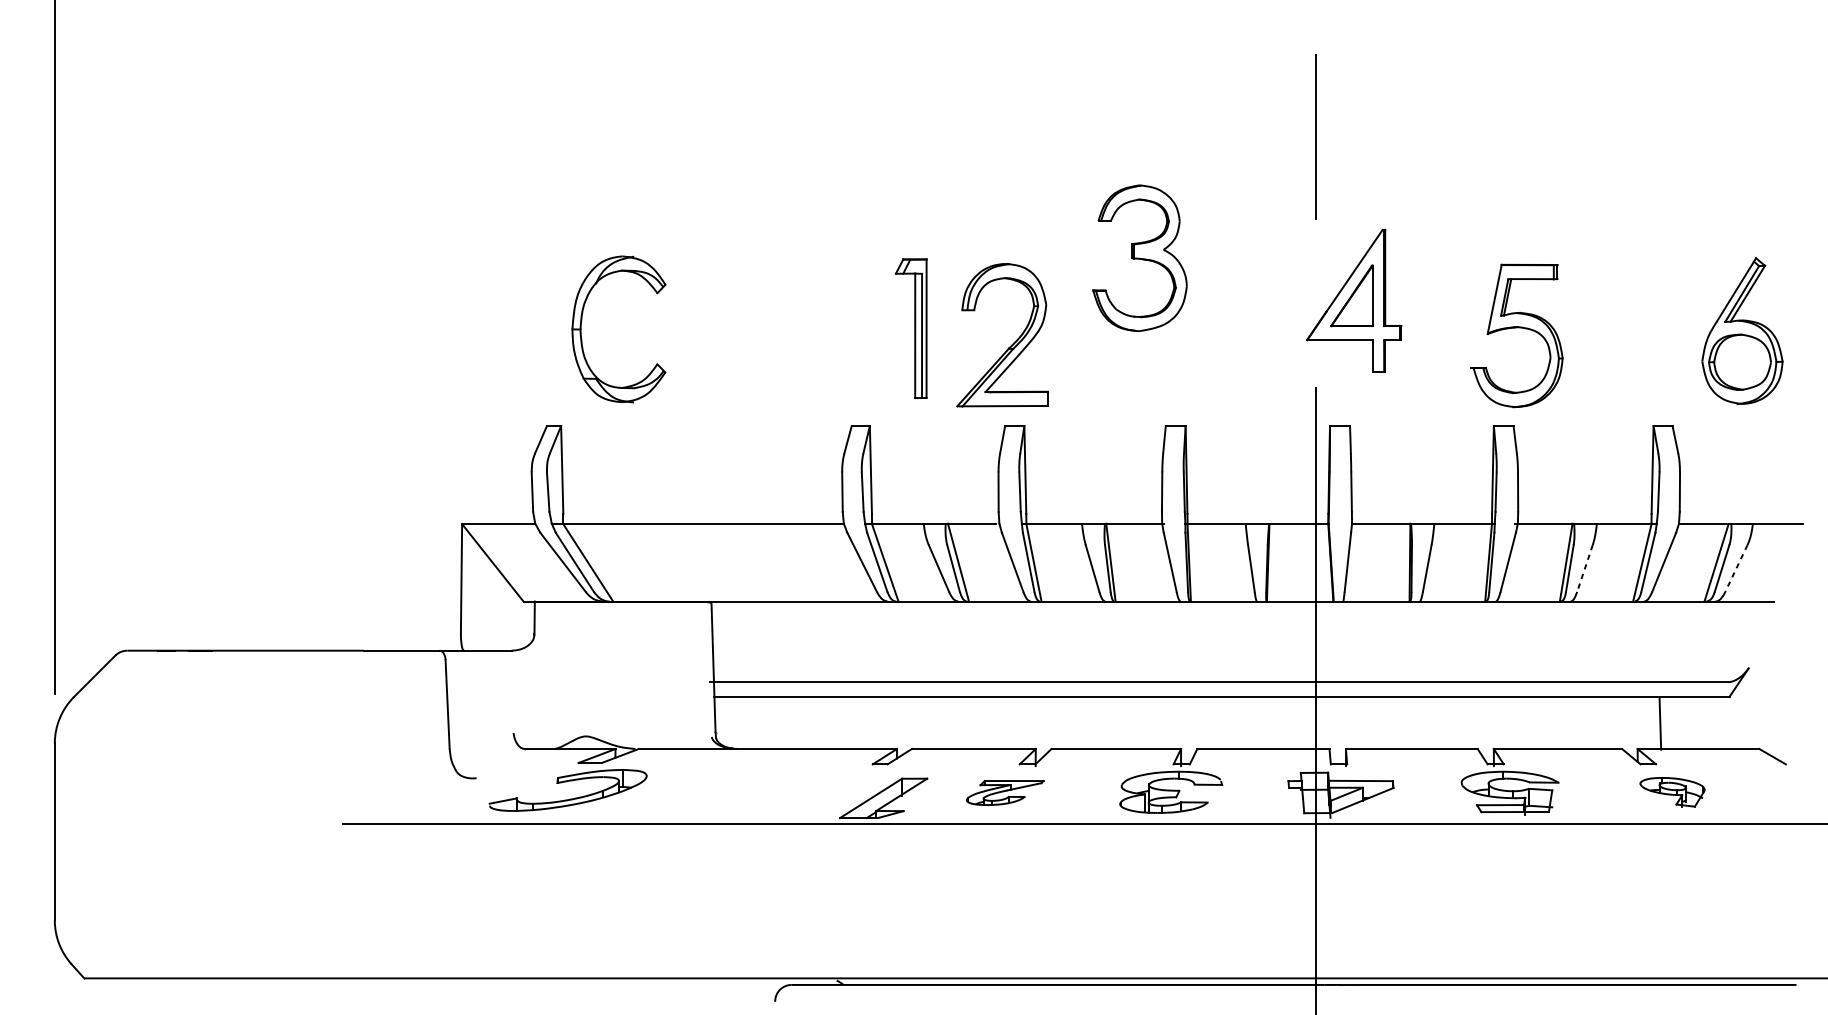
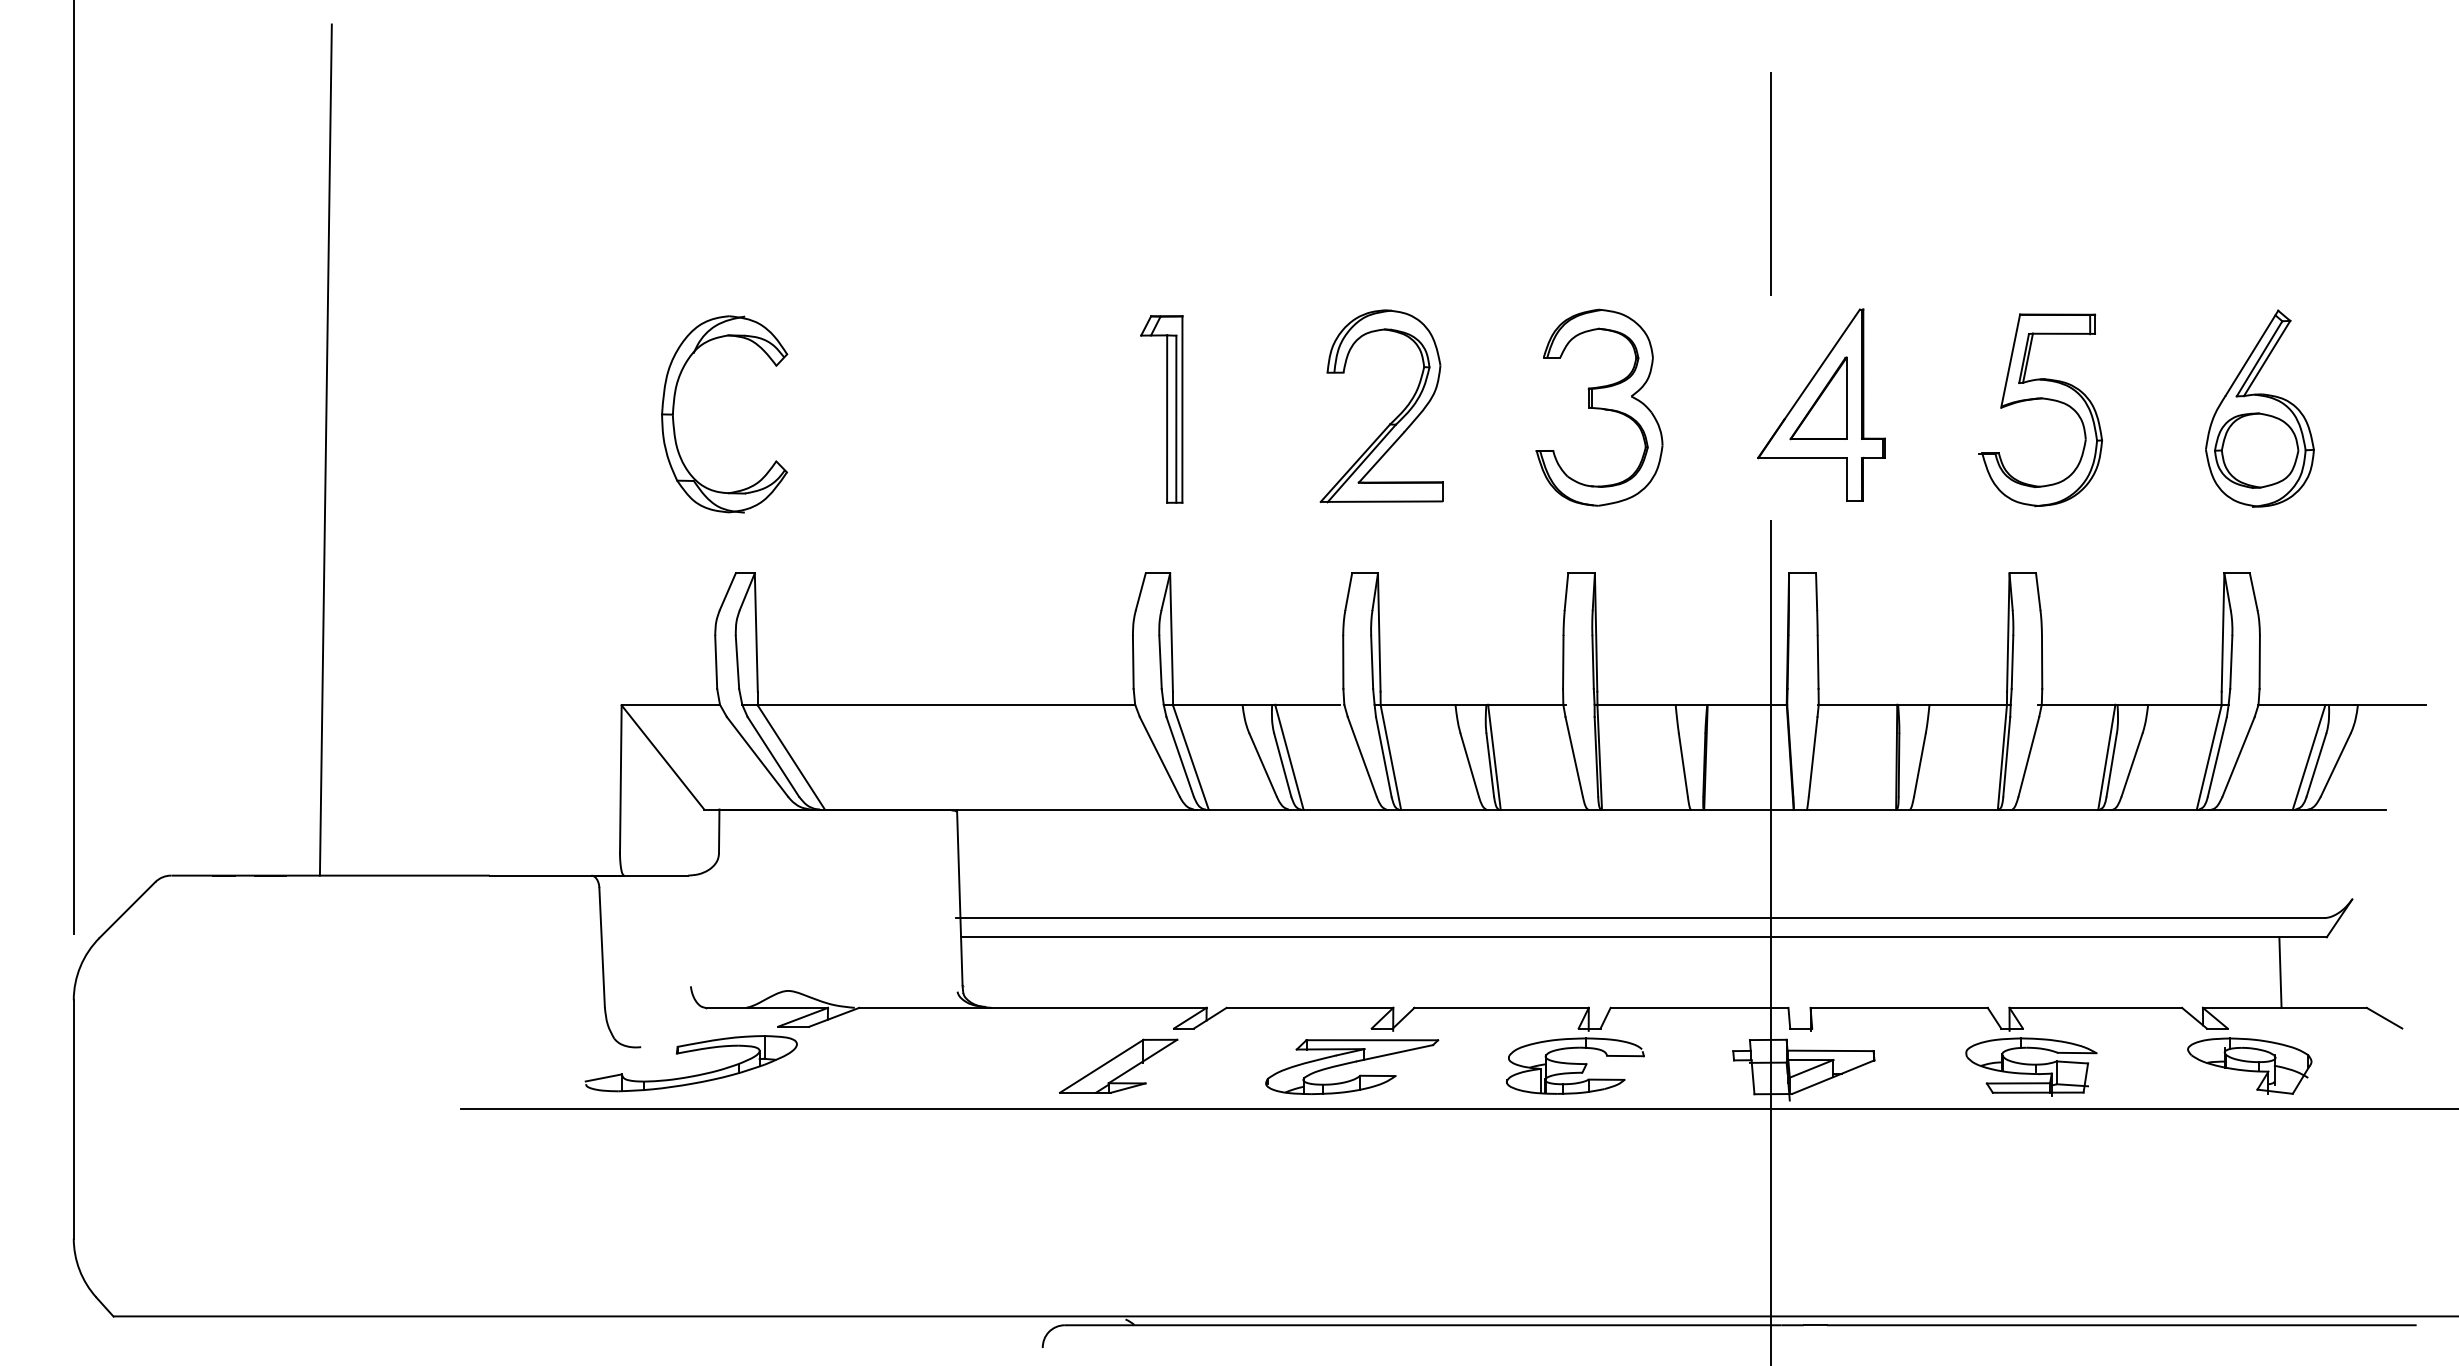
part: (1139, 258) -> (1599, 407), moved
part: (581, 326) -> (674, 410), moved
part: (1516, 327) -> (2040, 399), moved
part: (911, 328) -> (1161, 409), moved
part: (1742, 330) -> (2259, 408), moved
line: (241, 333) -> (325, 449), added
part: (1012, 344) -> (1394, 418), moved
line: (1584, 568) -> (2131, 765), dashed -> solid
line: (1736, 568) -> (2335, 765), dashed -> solid
line: (1660, 723) -> (2280, 972), moved
part: (566, 782) -> (689, 1052), moved
part: (1672, 791) -> (2249, 1065), size x1.43
part: (1005, 792) -> (1352, 1066), size x1.67
part: (883, 797) -> (1118, 1065), moved

